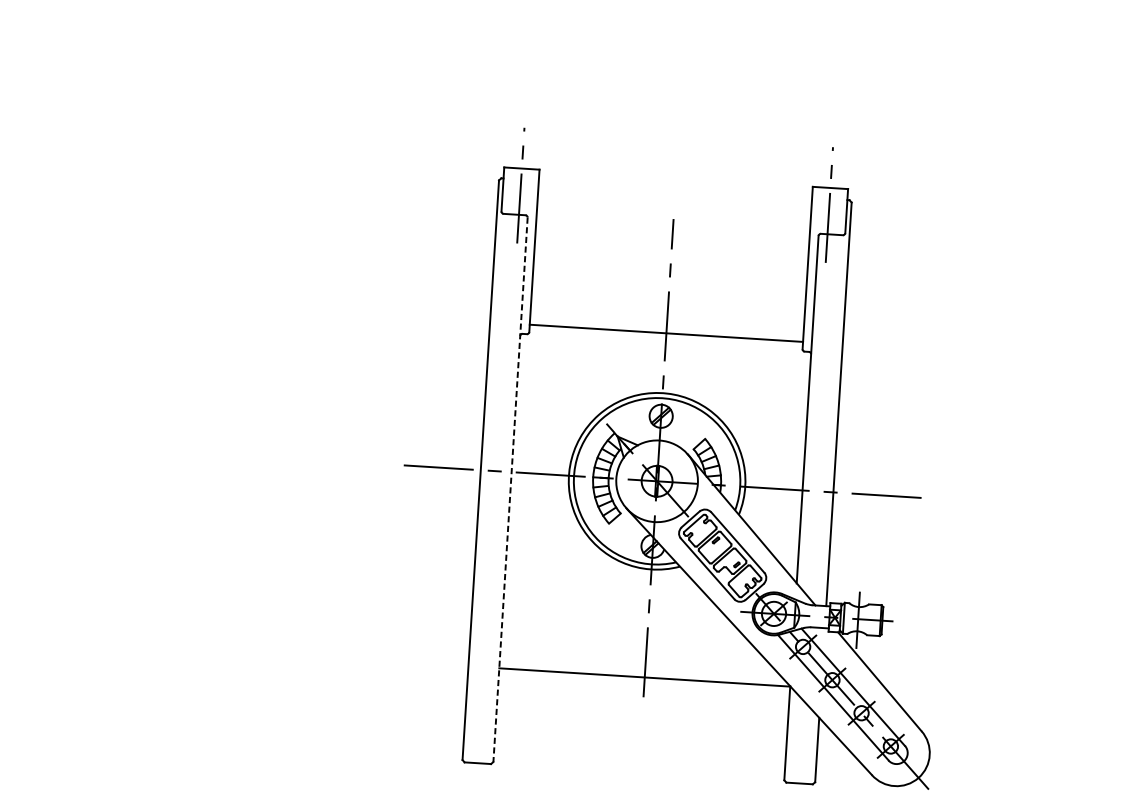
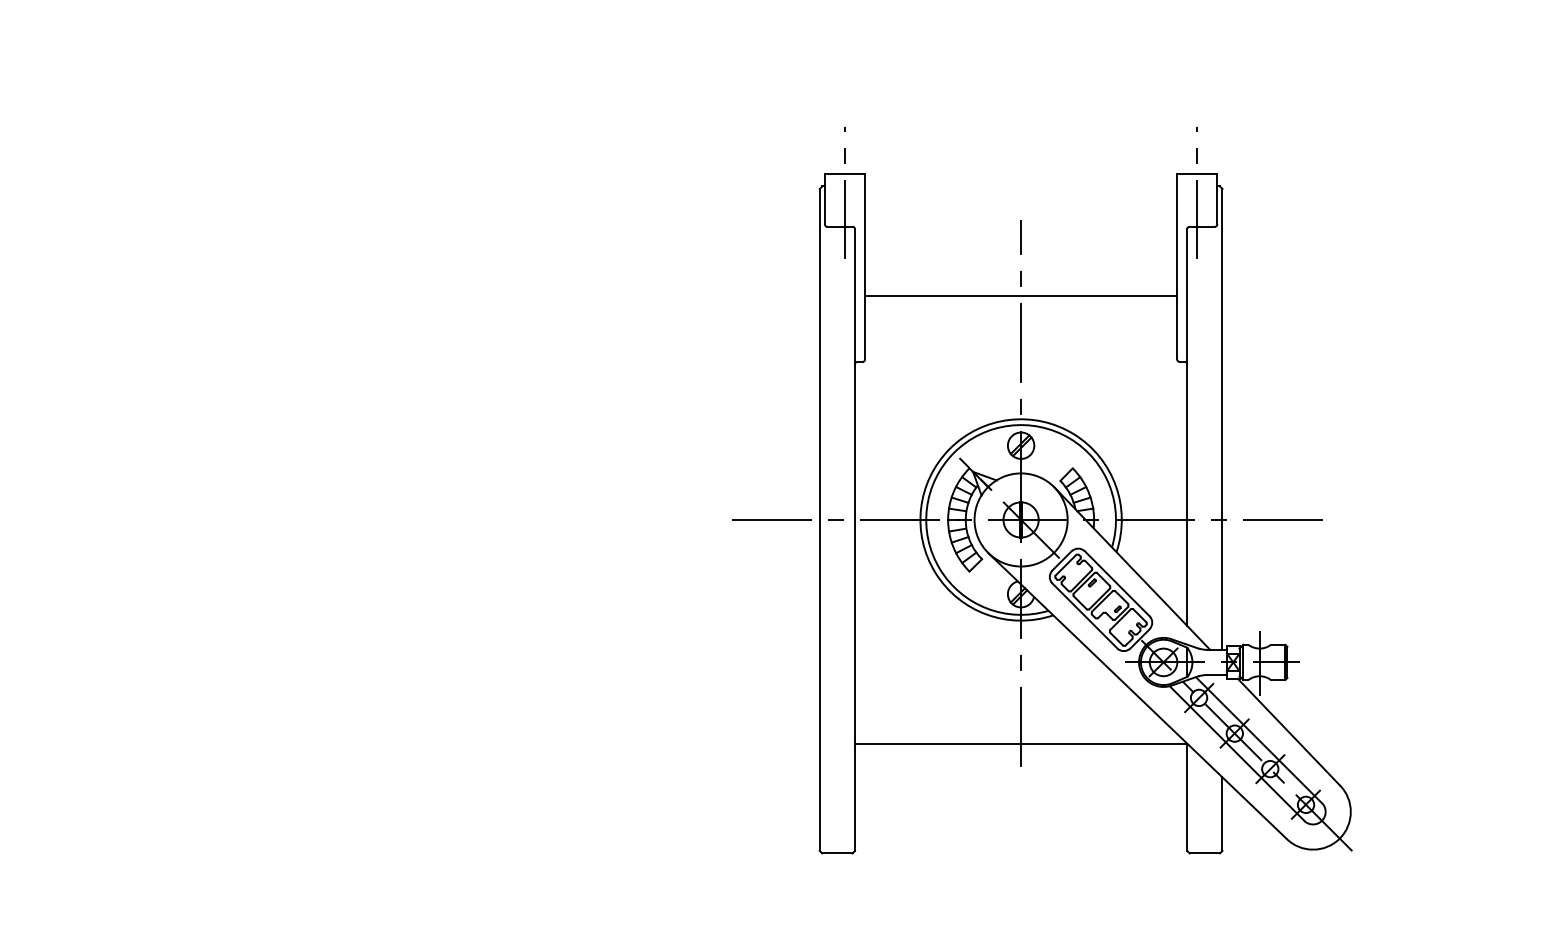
line: (666, 332) -> (1021, 295), moved
line: (510, 490) -> (855, 540), dashed -> solid

